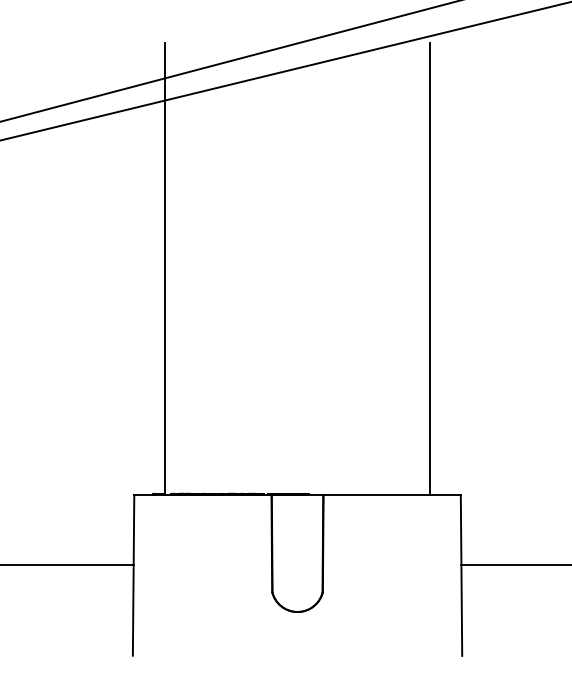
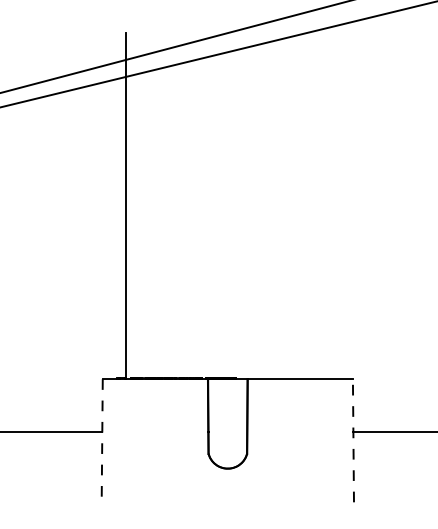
line: (430, 269) -> (329, 206), removed
line: (133, 575) -> (102, 440), solid -> dashed
line: (461, 575) -> (353, 440), solid -> dashed

